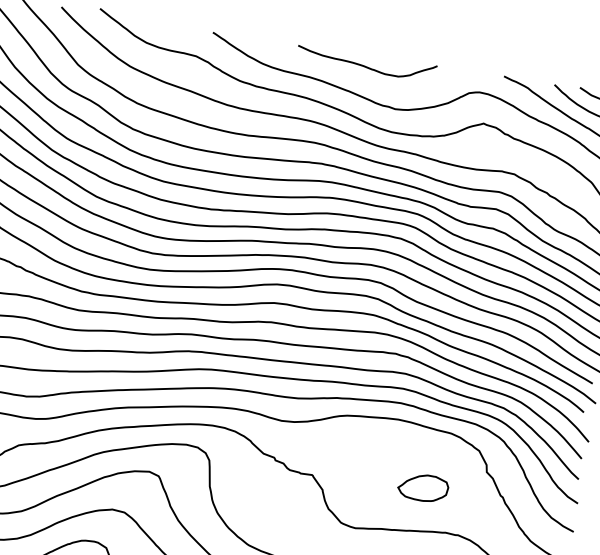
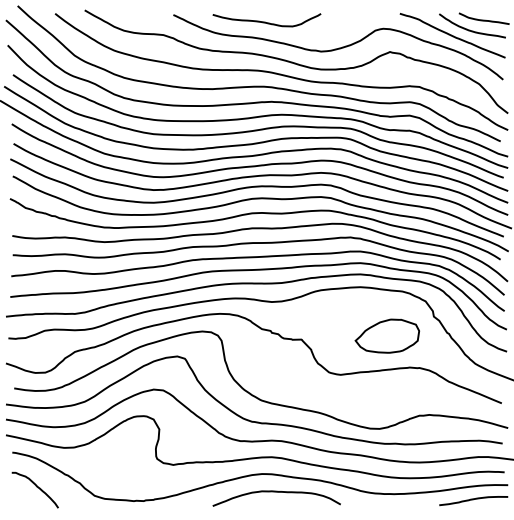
curve: (364, 64) -> (265, 21), moved
part: (423, 487) -> (387, 335), size x1.67

